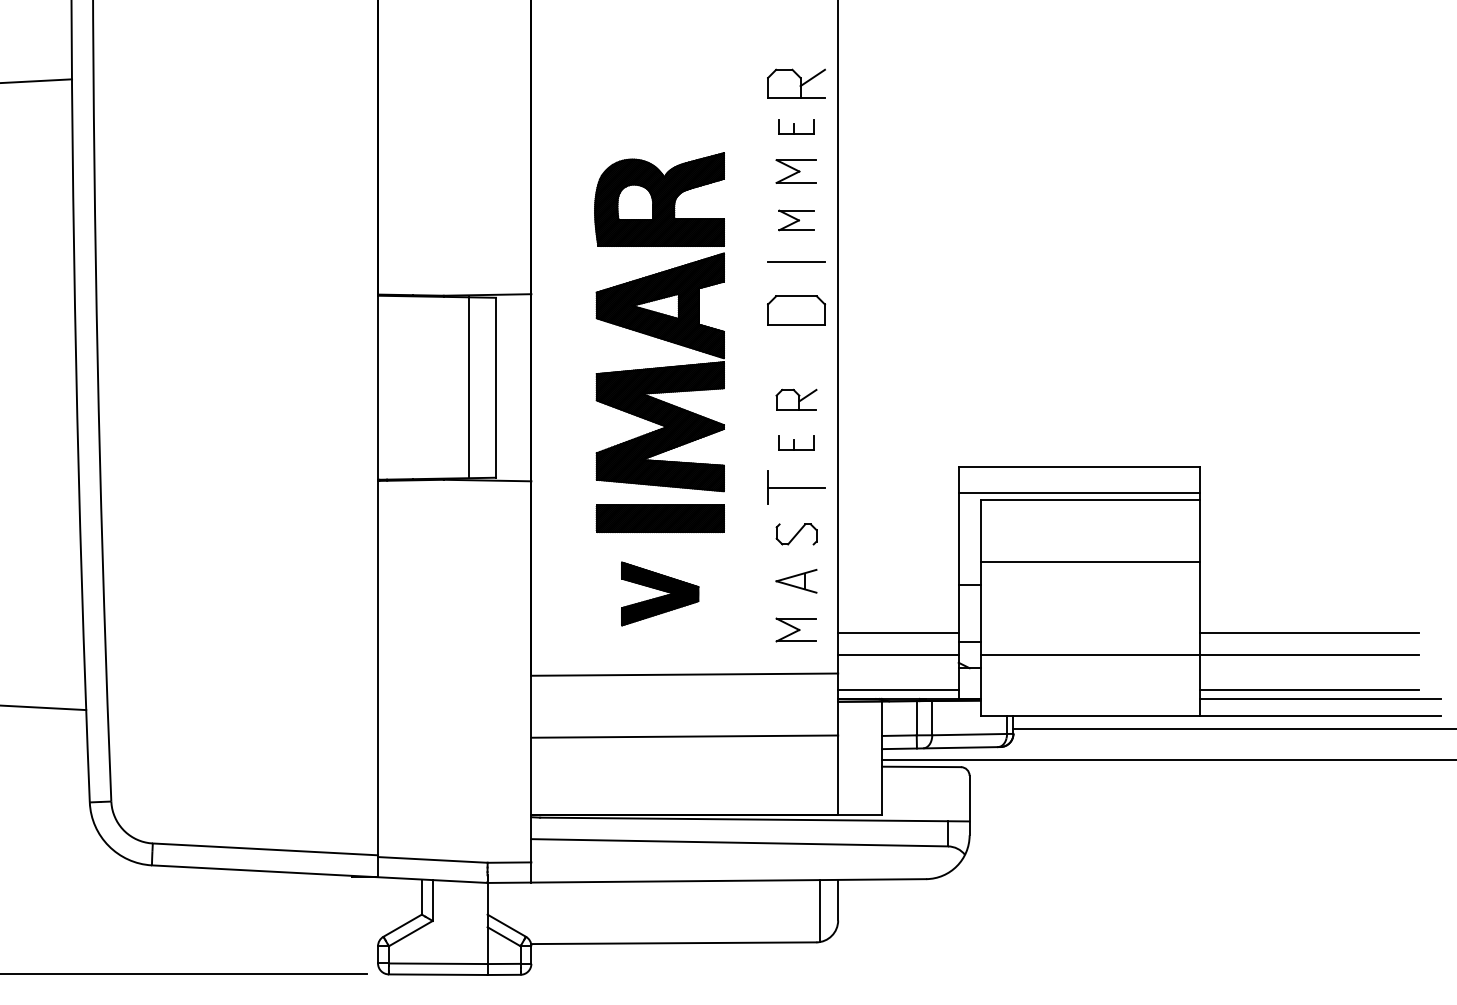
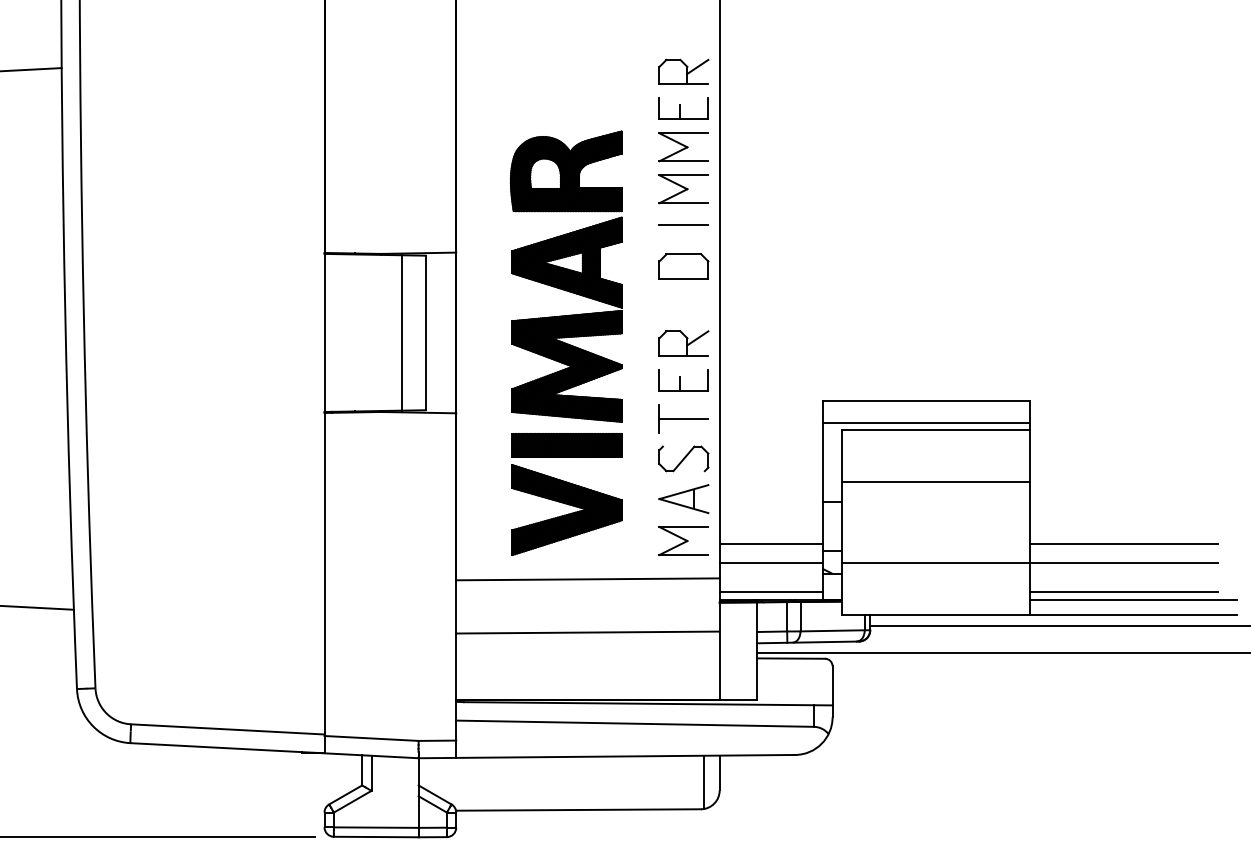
part: (796, 126) -> (683, 108), size x1.67
part: (796, 171) -> (683, 147), size x1.43
part: (796, 220) -> (683, 189), size x1.67
part: (796, 399) -> (683, 343), size x1.43
part: (796, 442) -> (683, 379), size x1.67
part: (796, 534) -> (683, 458), size x1.43
part: (796, 581) -> (683, 499), size x1.43
part: (659, 593) -> (566, 509), size x1.67
part: (796, 629) -> (683, 540), size x1.43

